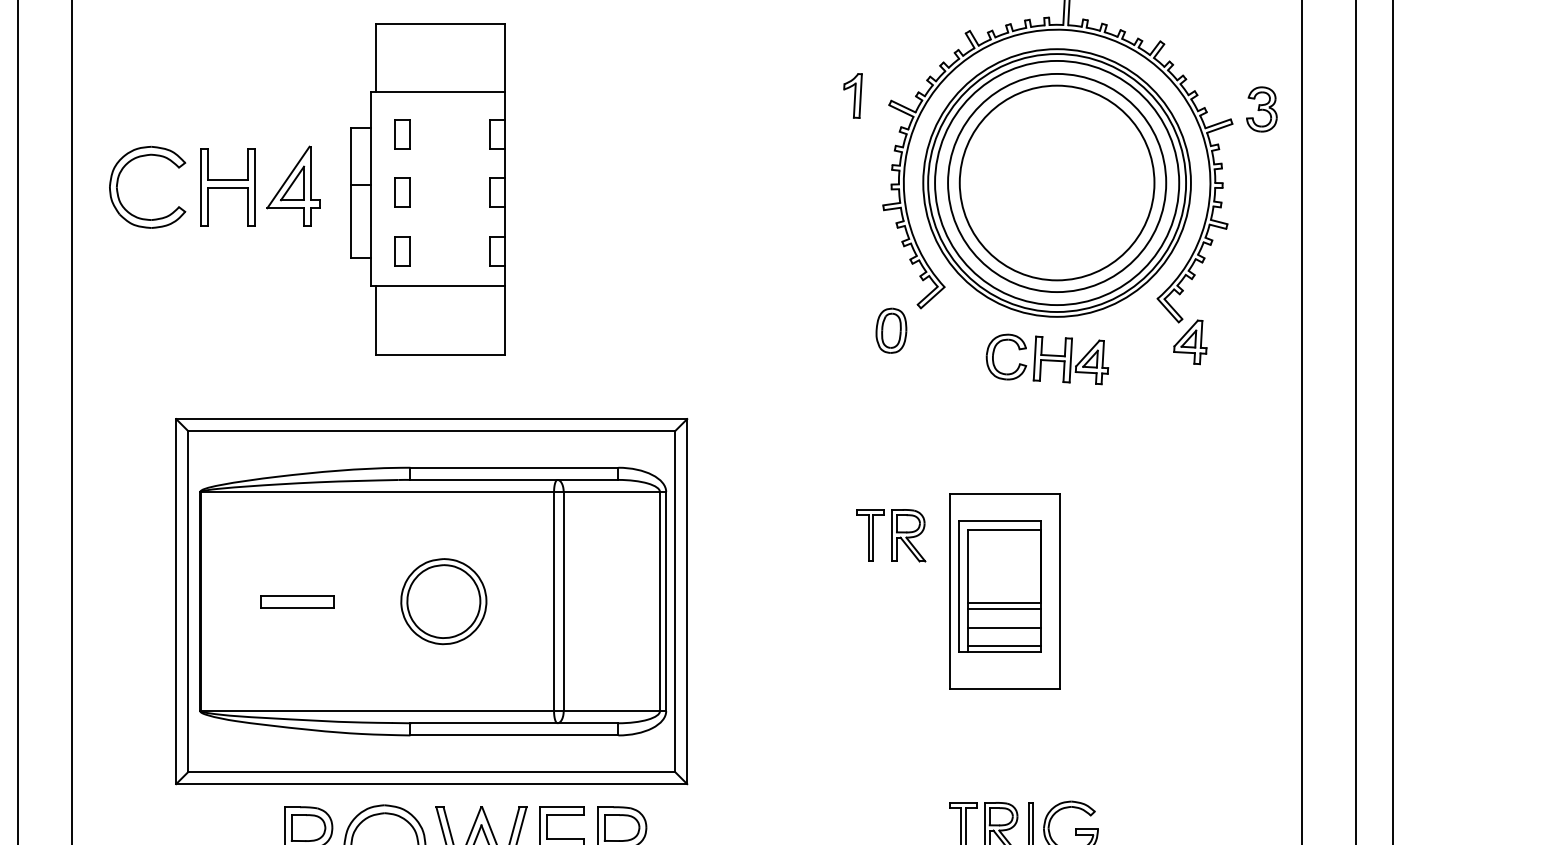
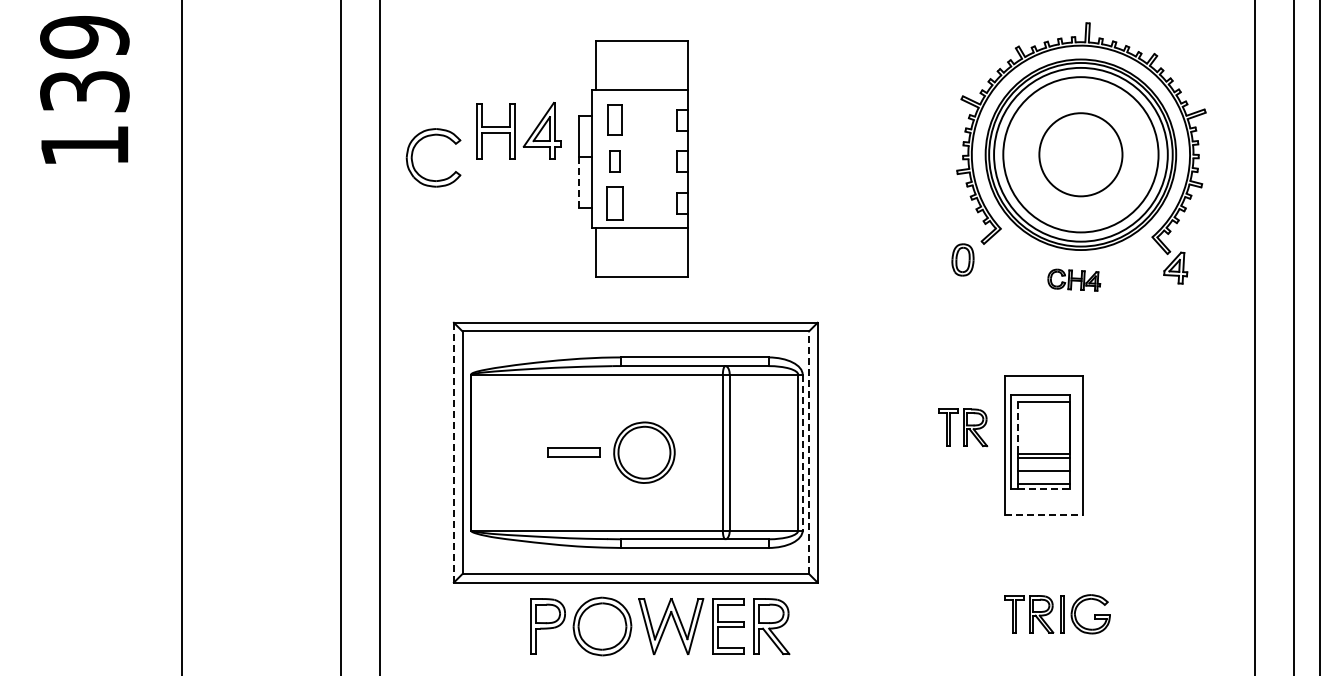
part: (852, 95) -> (935, 92), removed
part: (1261, 109) -> (1226, 102), removed
part: (401, 134) -> (614, 120), size x1.4
circle: (1056, 182) -> (1080, 154), size x0.6
part: (259, 185) -> (518, 130), moved
line: (351, 221) -> (578, 182), solid -> dashed
part: (401, 251) -> (614, 203), size x1.6
part: (1048, 358) -> (1074, 279), size x0.6
part: (892, 535) -> (963, 427), moved
line: (968, 567) -> (1017, 428), solid -> dashed
line: (175, 601) -> (453, 452), solid -> dashed
part: (297, 601) -> (573, 452), moved
line: (665, 601) -> (802, 452), solid -> dashed
line: (675, 601) -> (809, 452), solid -> dashed
line: (1004, 651) -> (1043, 488), solid -> dashed
line: (1004, 688) -> (1043, 514), solid -> dashed

